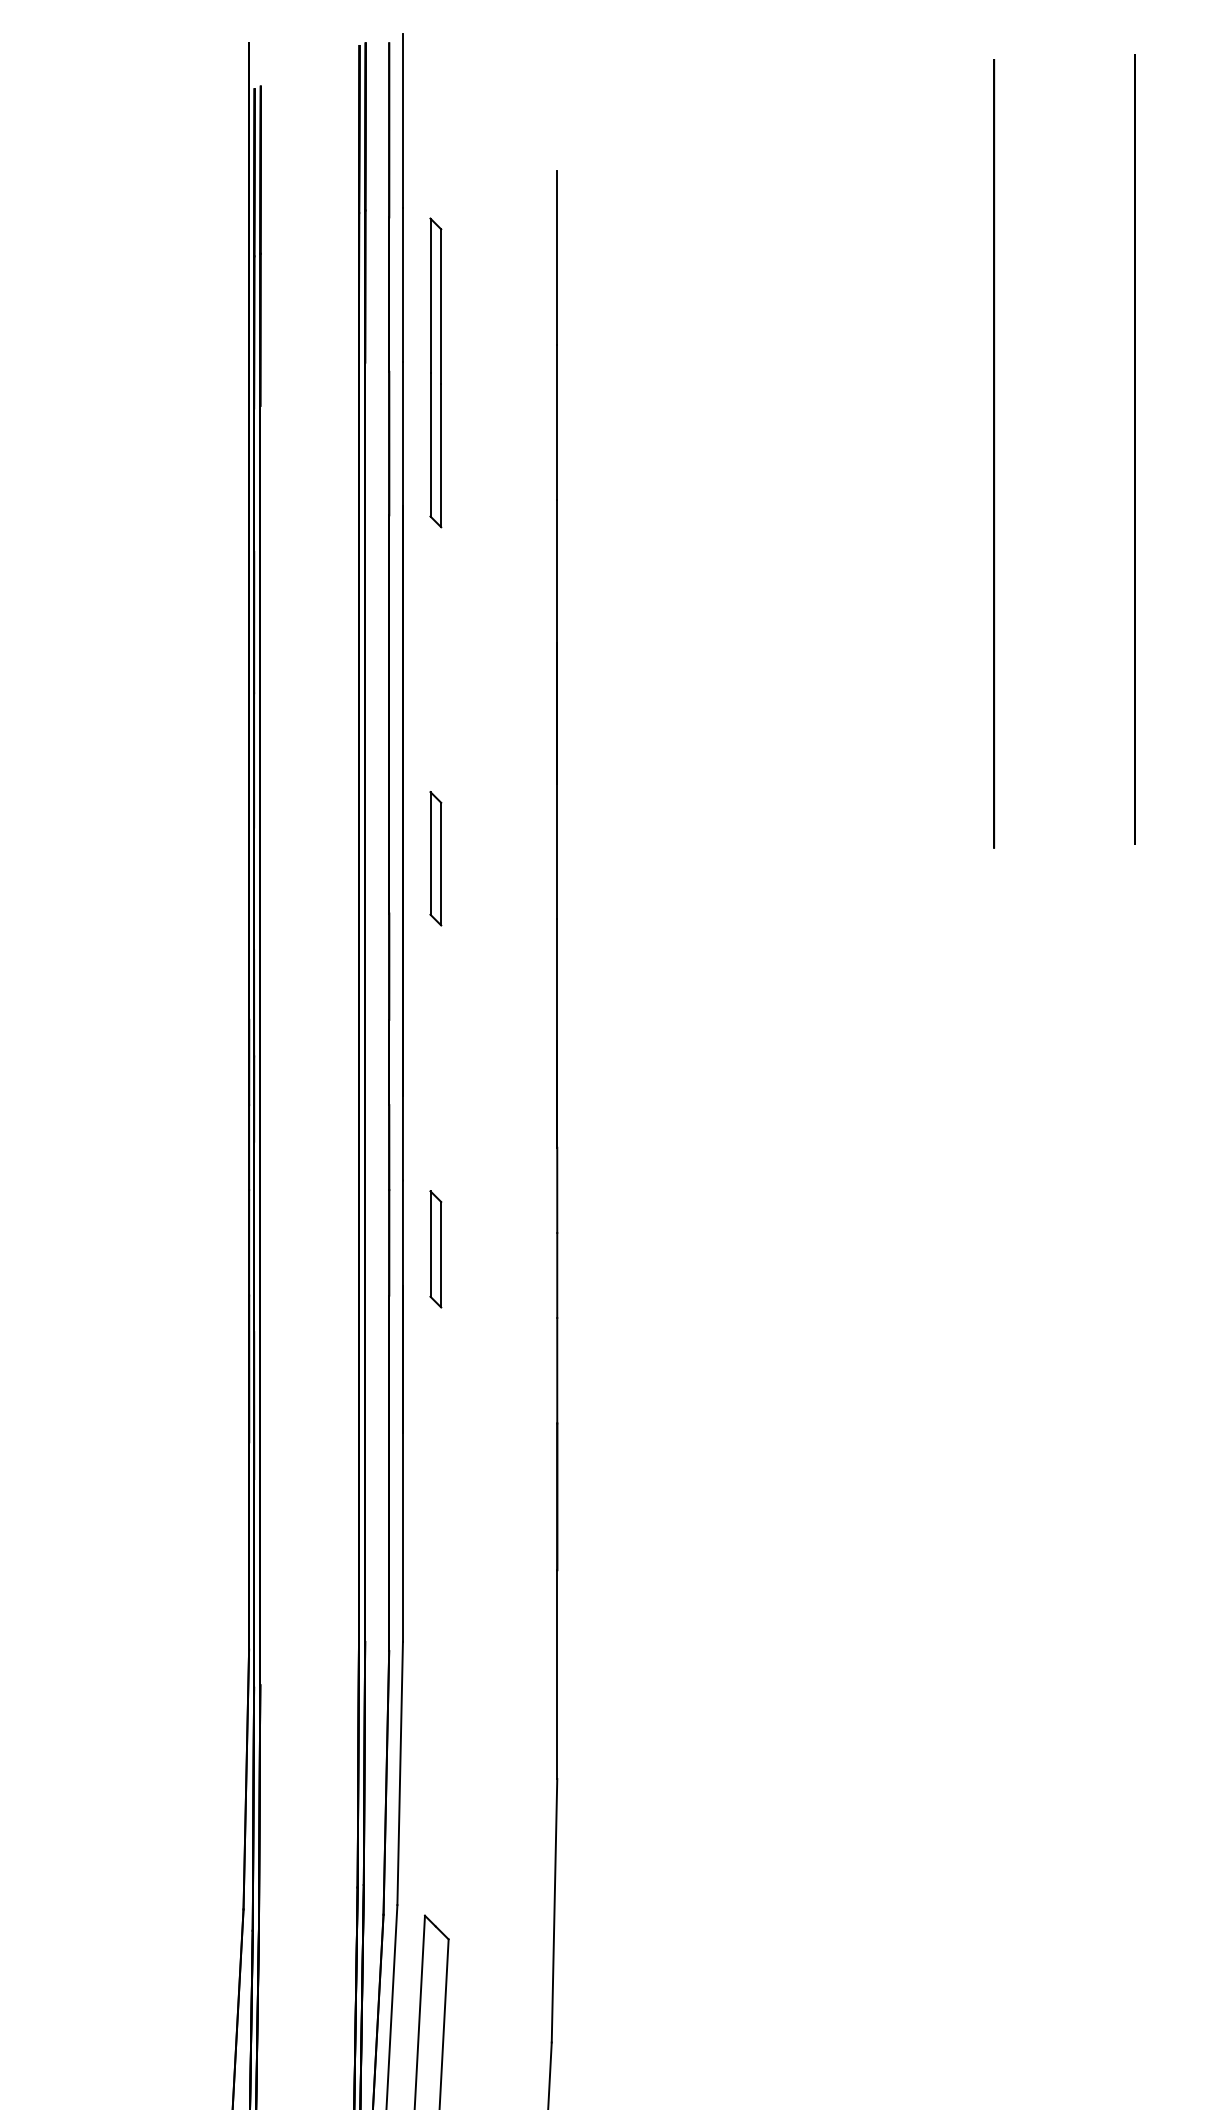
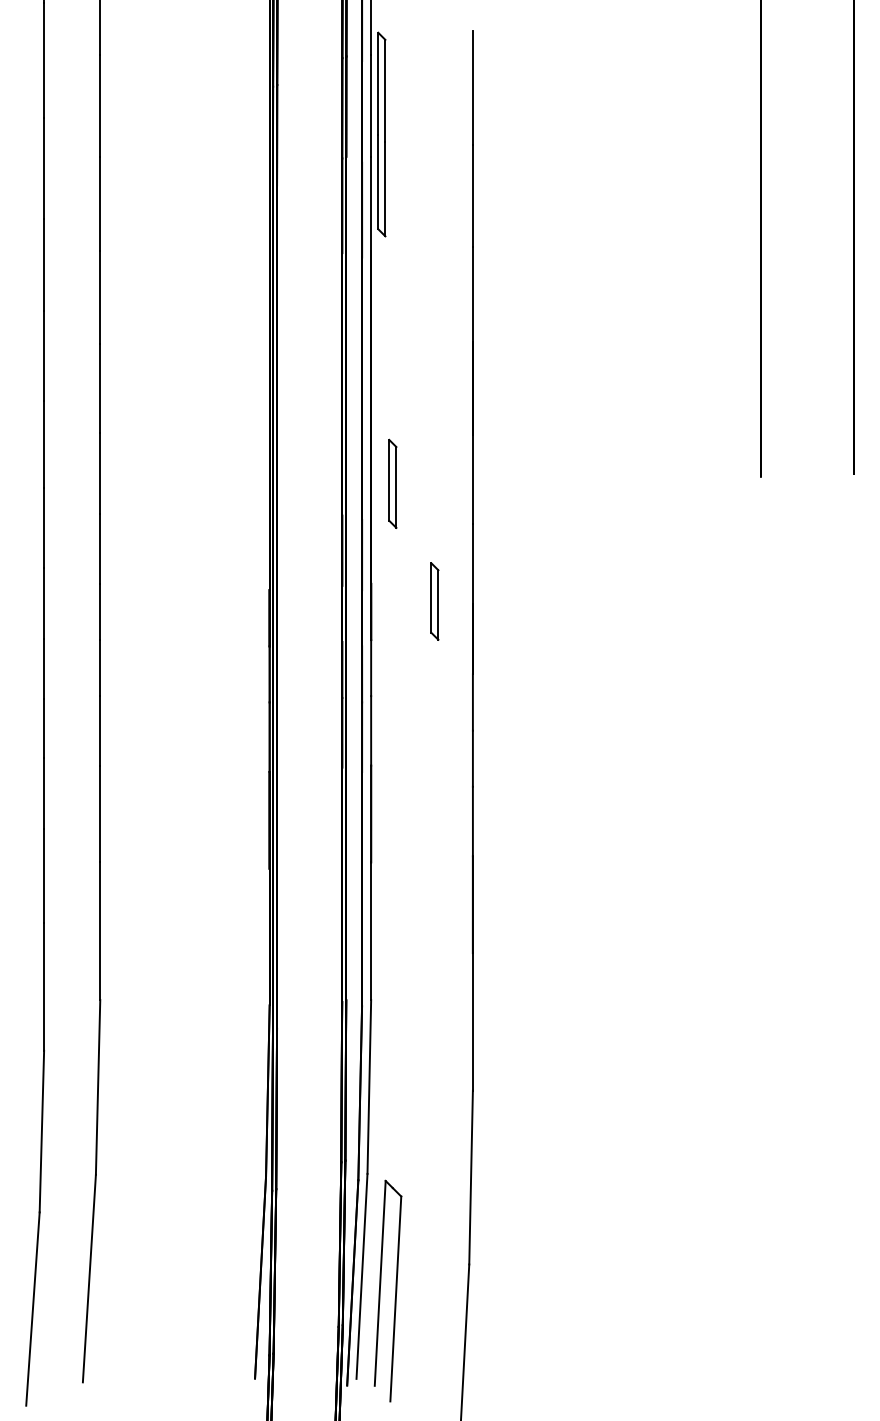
part: (435, 372) -> (381, 134), moved
part: (435, 1249) -> (434, 601), moved

